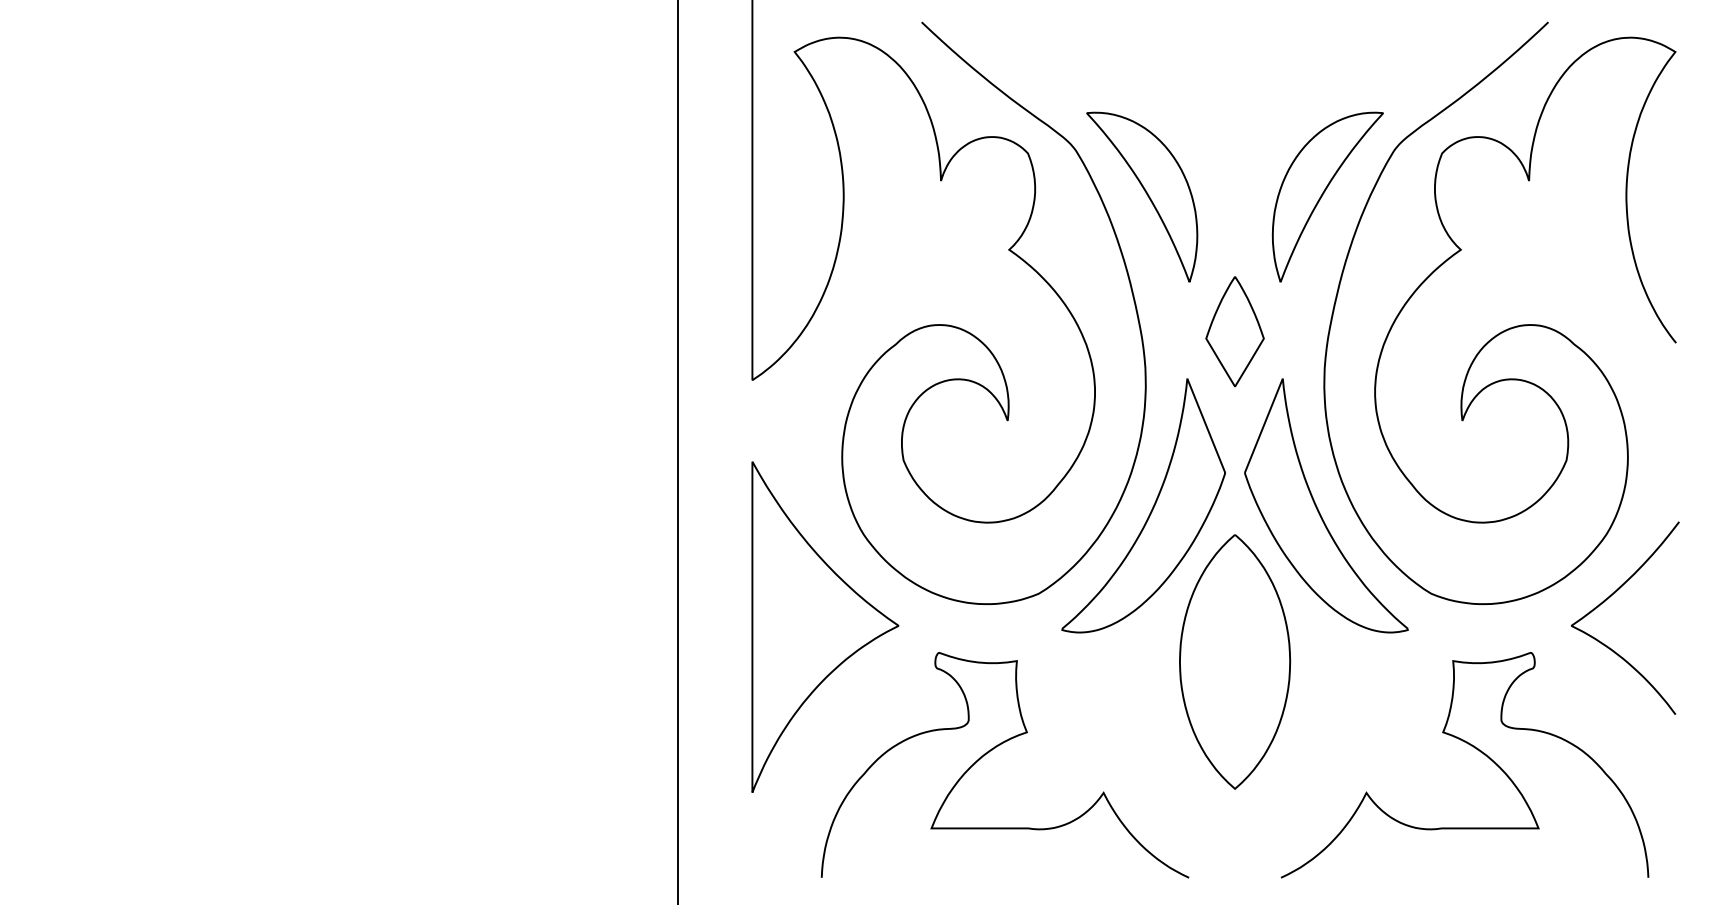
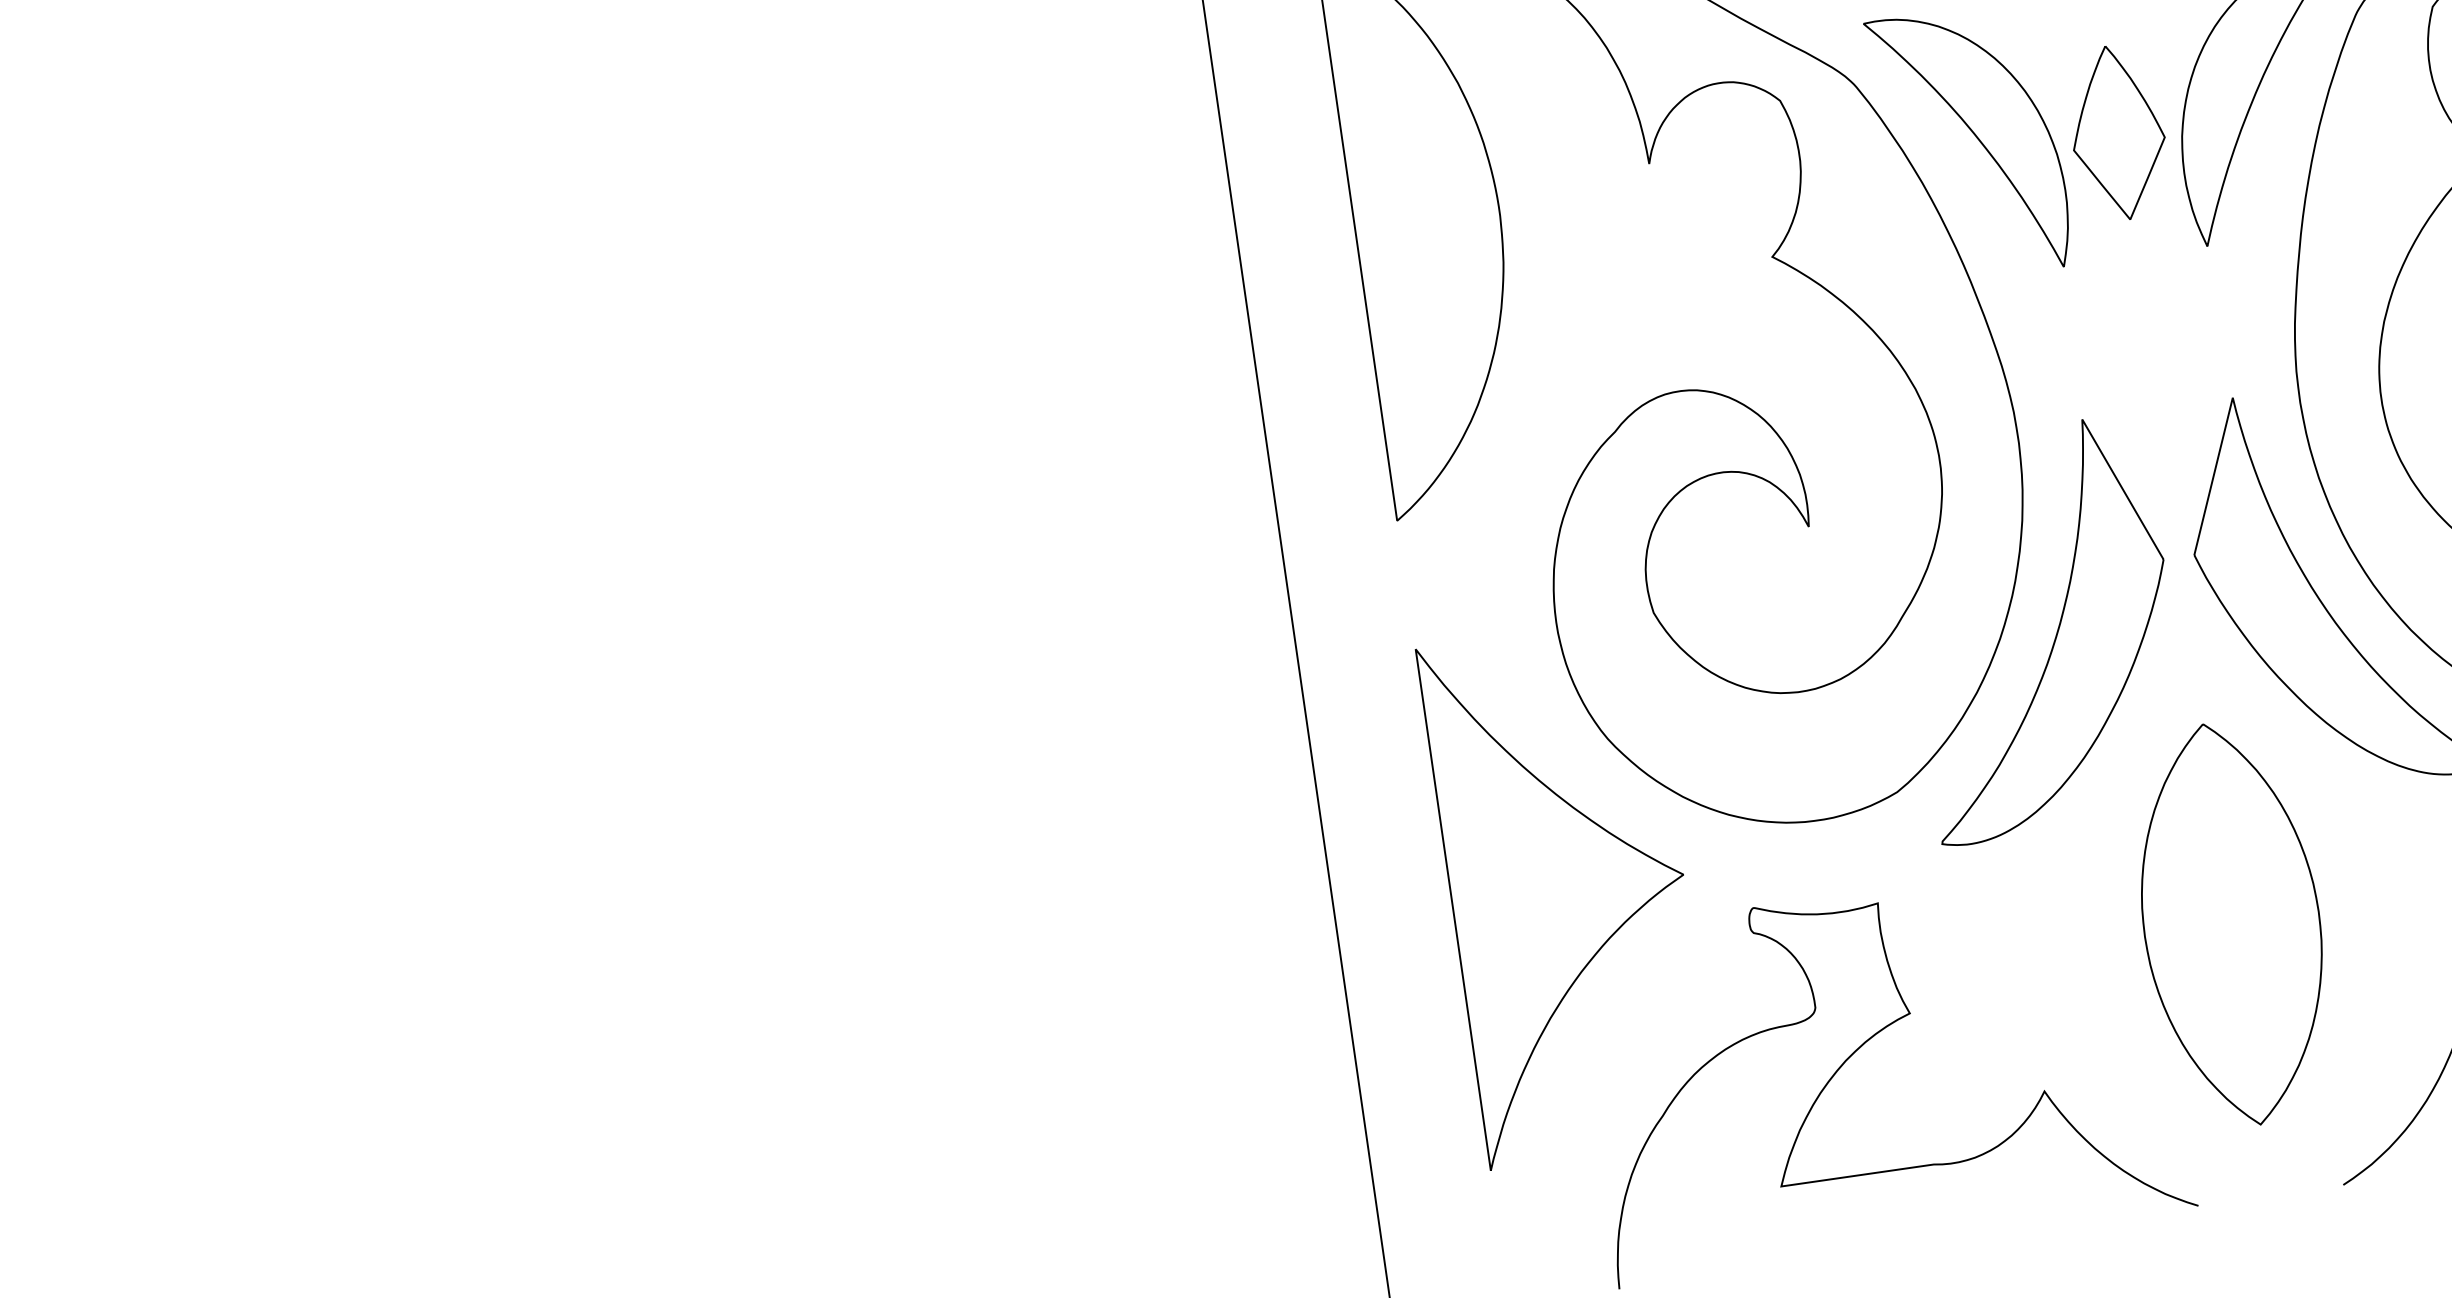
part: (1234, 331) -> (2116, 132), moved
part: (1235, 661) -> (2232, 923), moved

